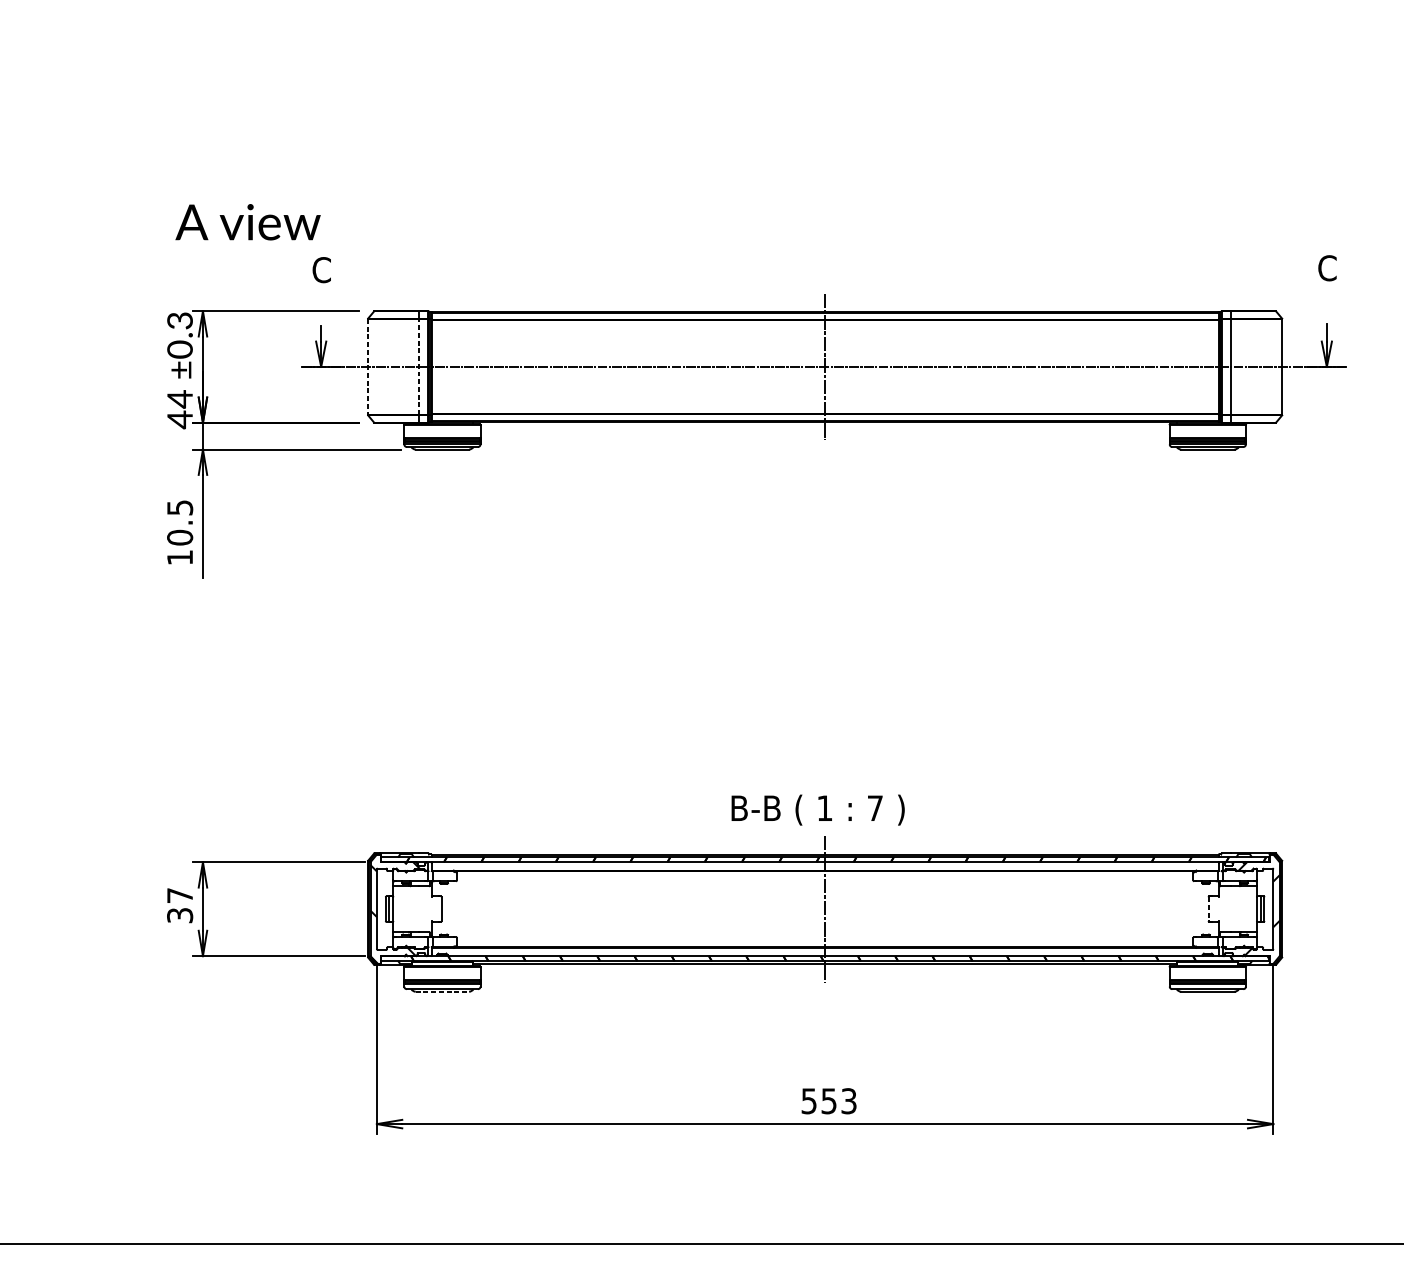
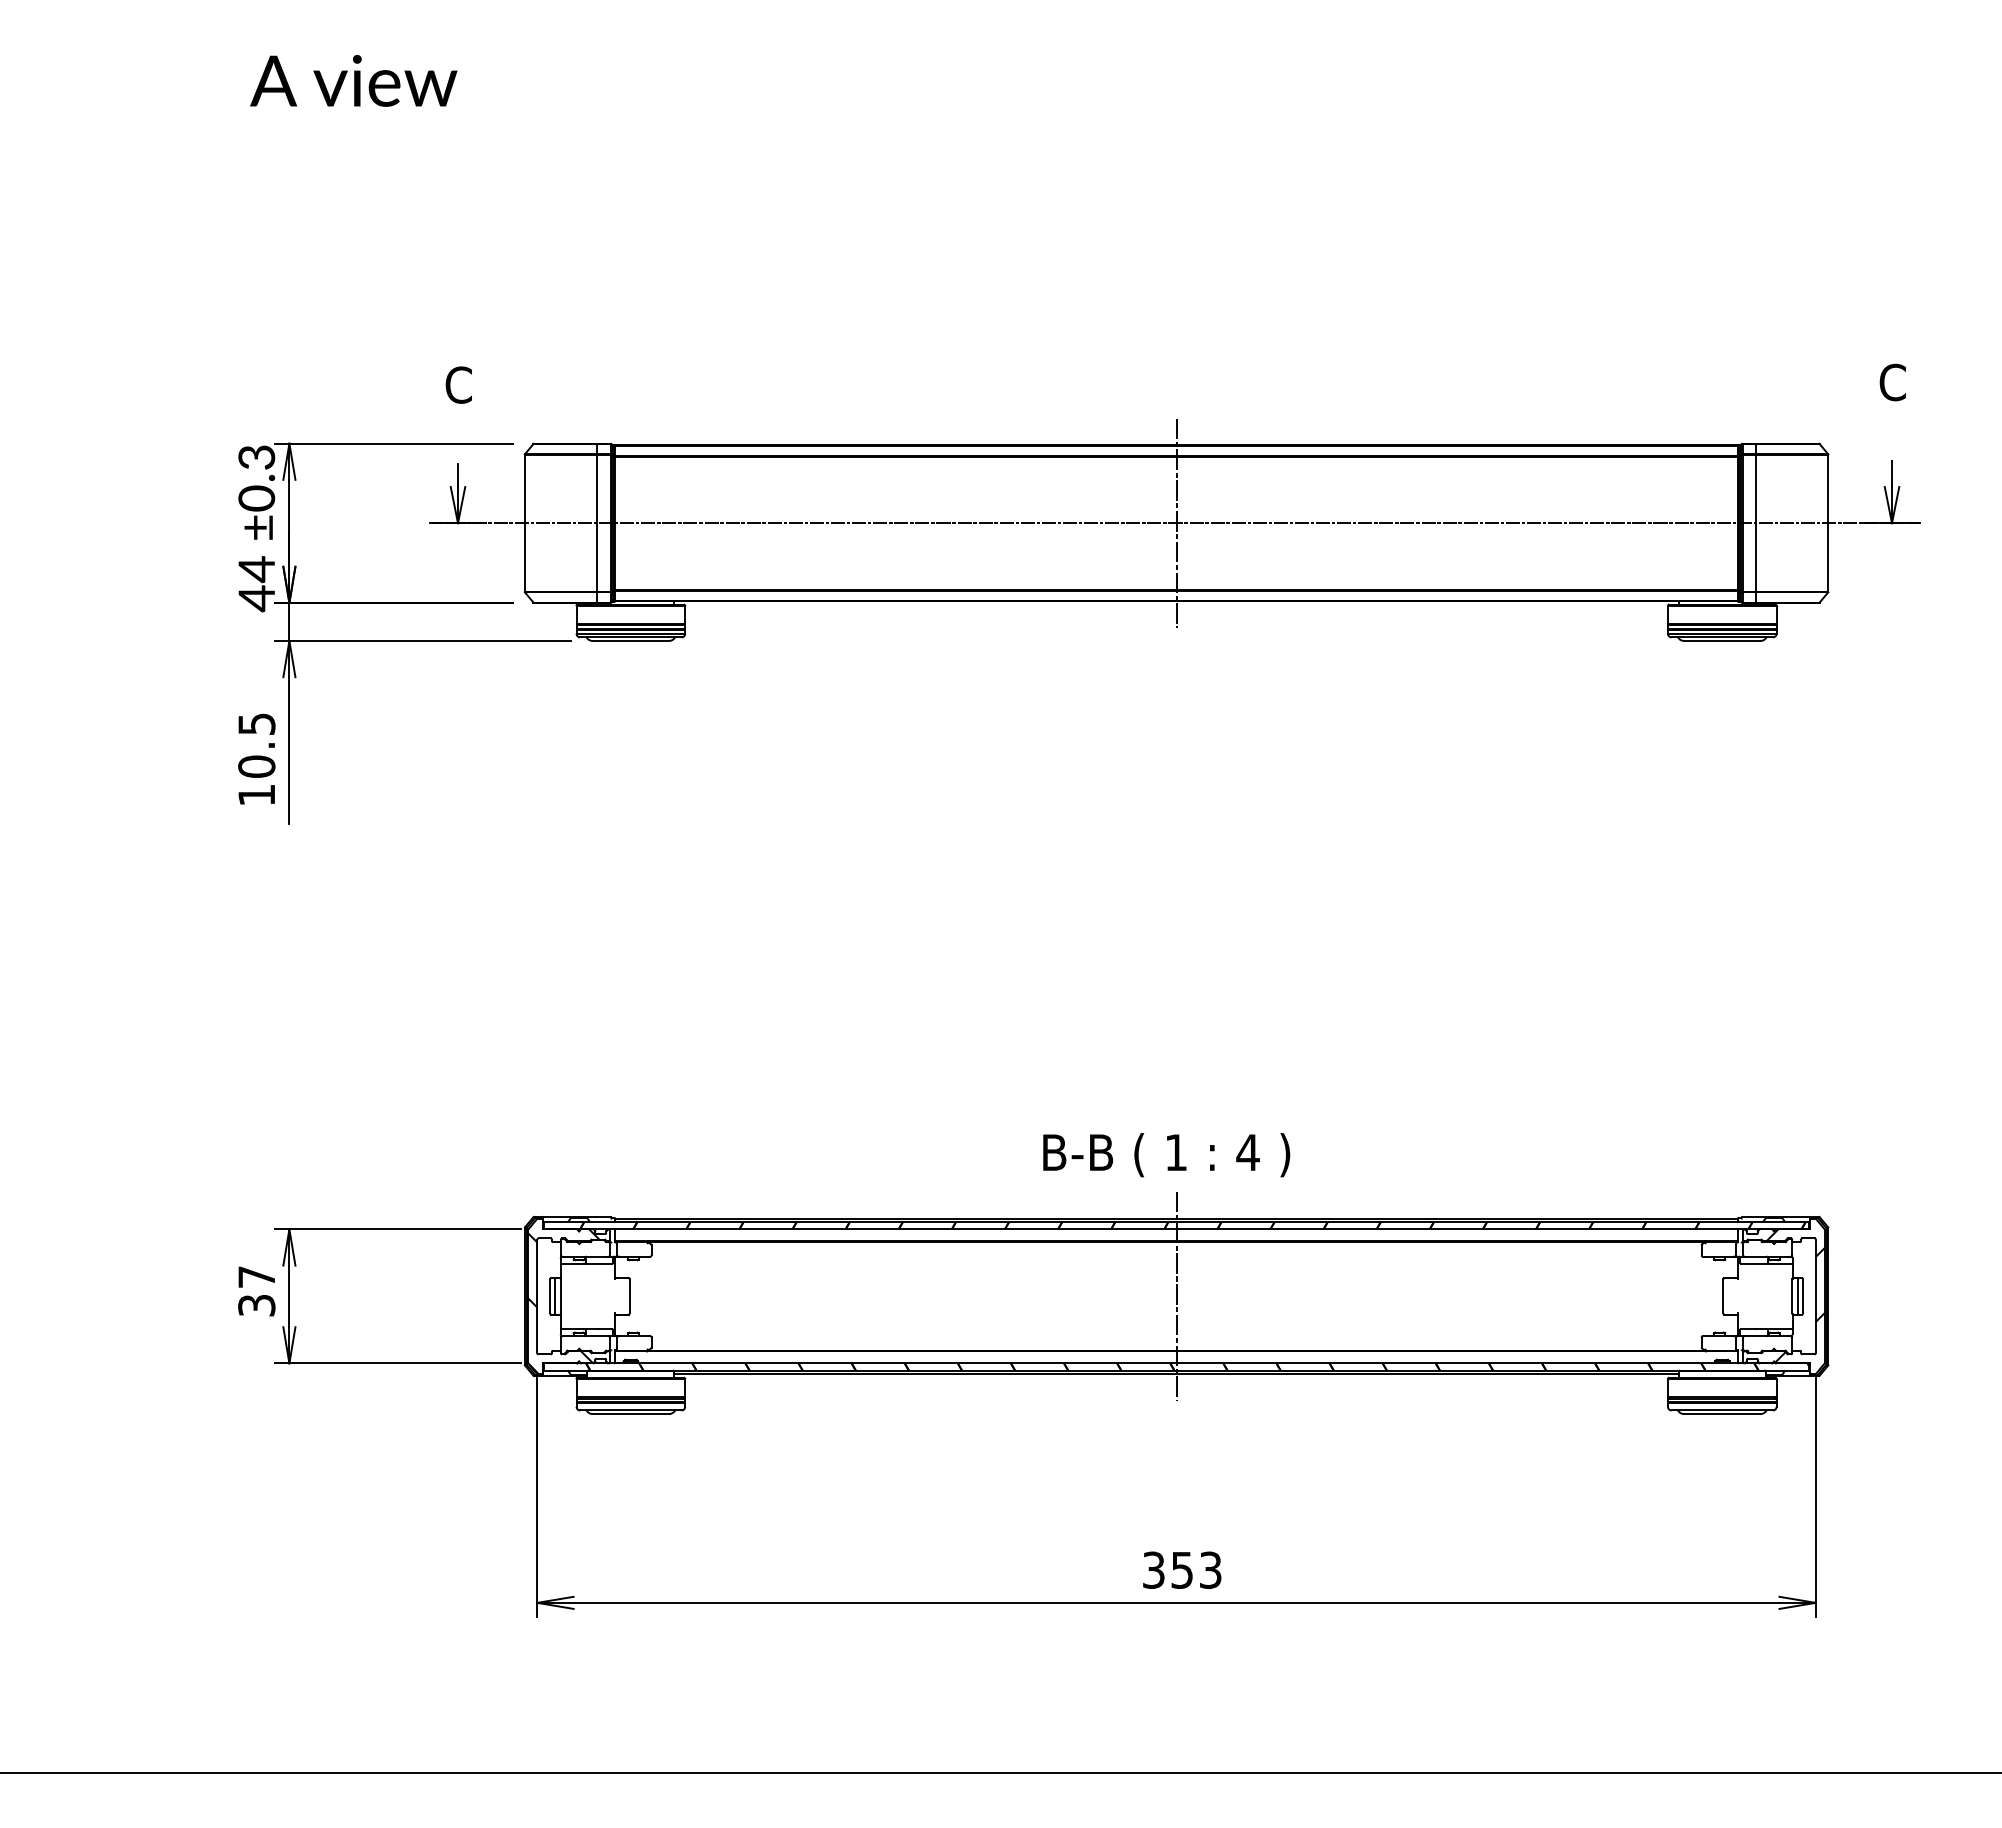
text: (247, 221) -> (353, 80), moved
line: (419, 366) -> (597, 522), dashed -> solid
line: (367, 367) -> (524, 523), dashed -> solid
text: (874, 808) -> (1247, 1152), 7 -> 4
line: (1208, 909) -> (1723, 1296), dashed -> solid
line: (442, 992) -> (631, 1414), dashed -> solid
text: (808, 1100) -> (1153, 1569), 553 -> 353

